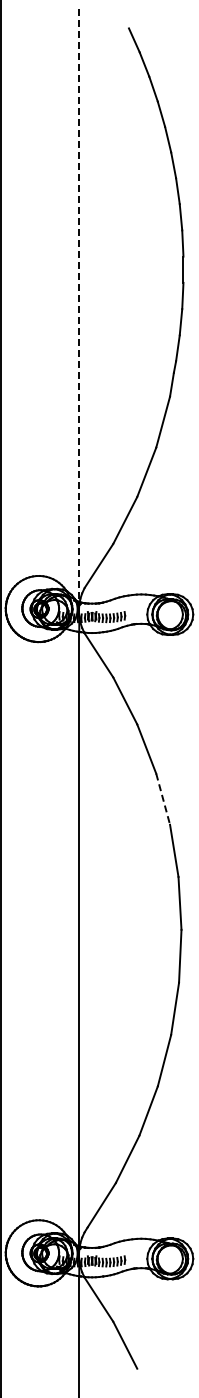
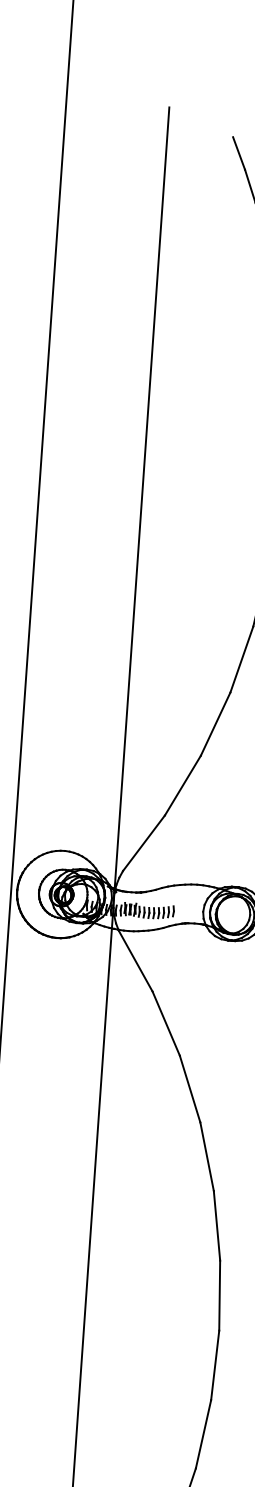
line: (79, 306) -> (142, 499), dashed -> solid
line: (163, 799) -> (207, 1157), dashed -> solid

